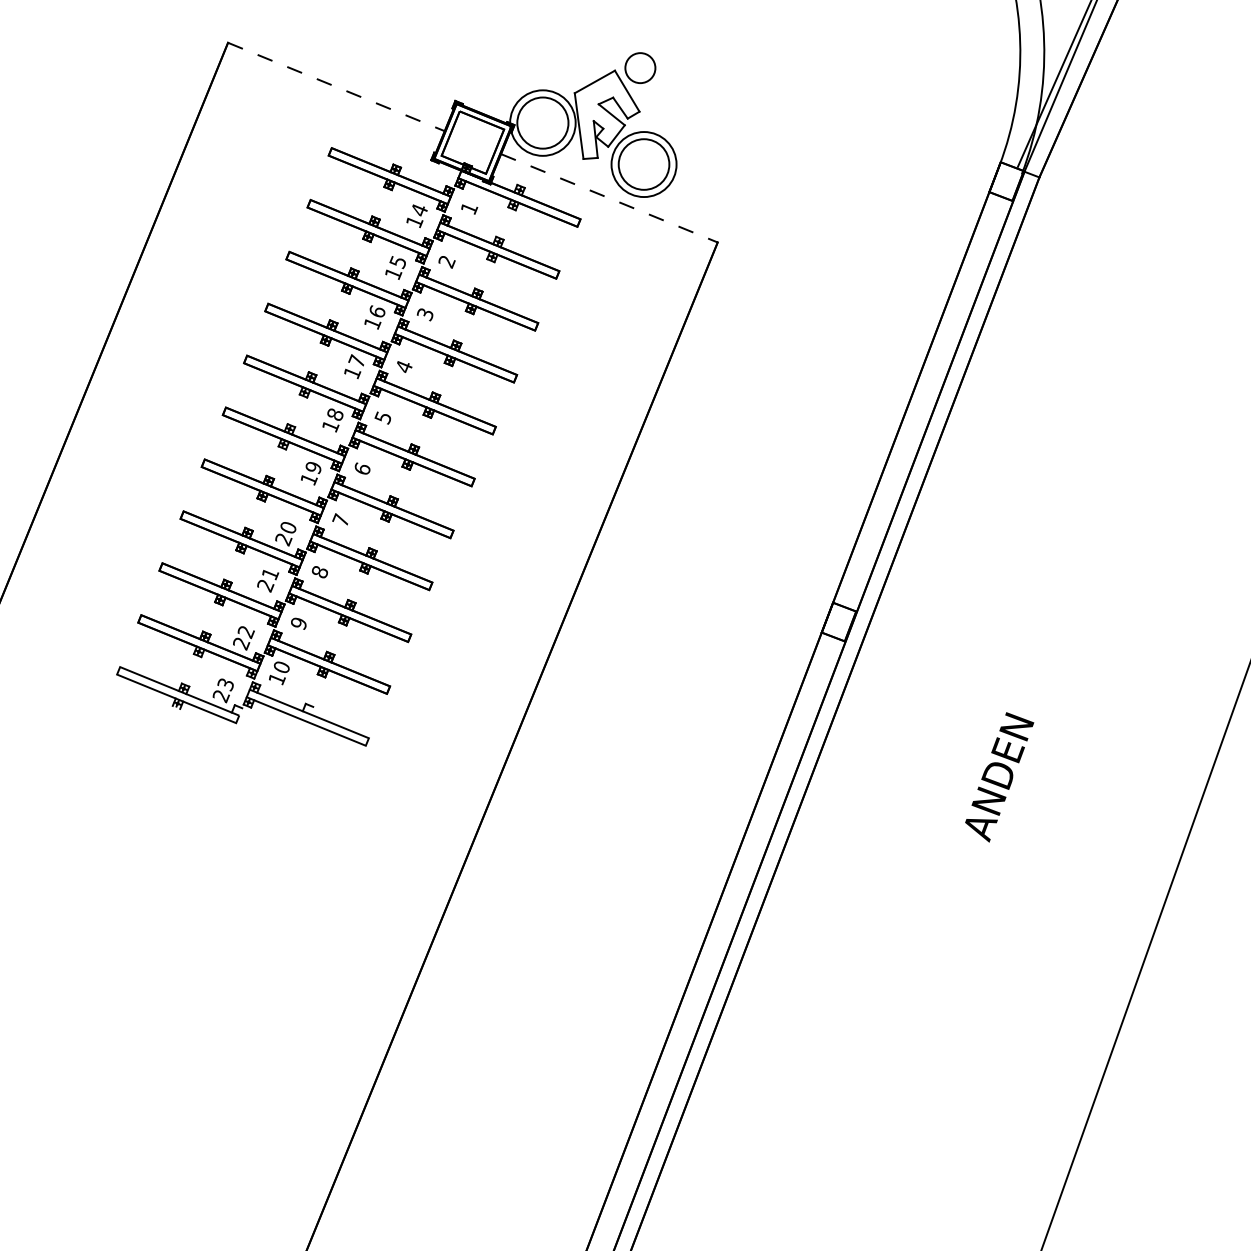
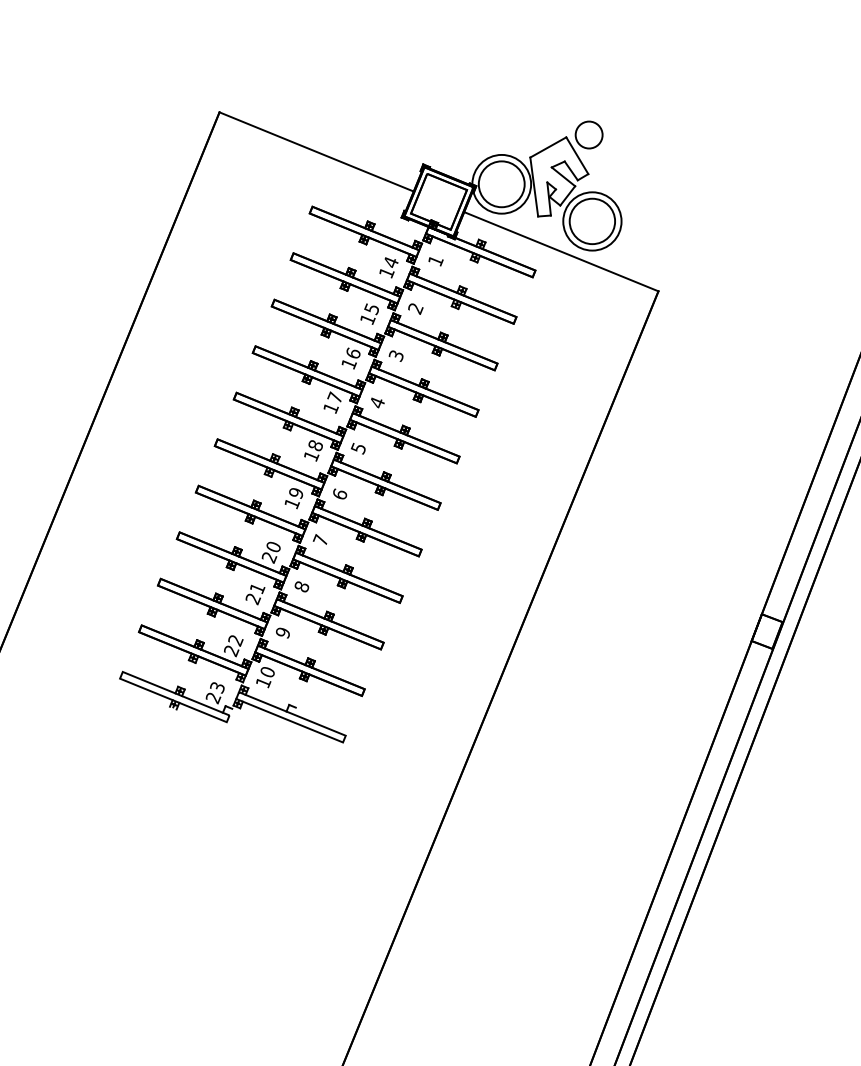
line: (336, 87) -> (316, 152), dashed -> solid
line: (609, 198) -> (561, 251), dashed -> solid

